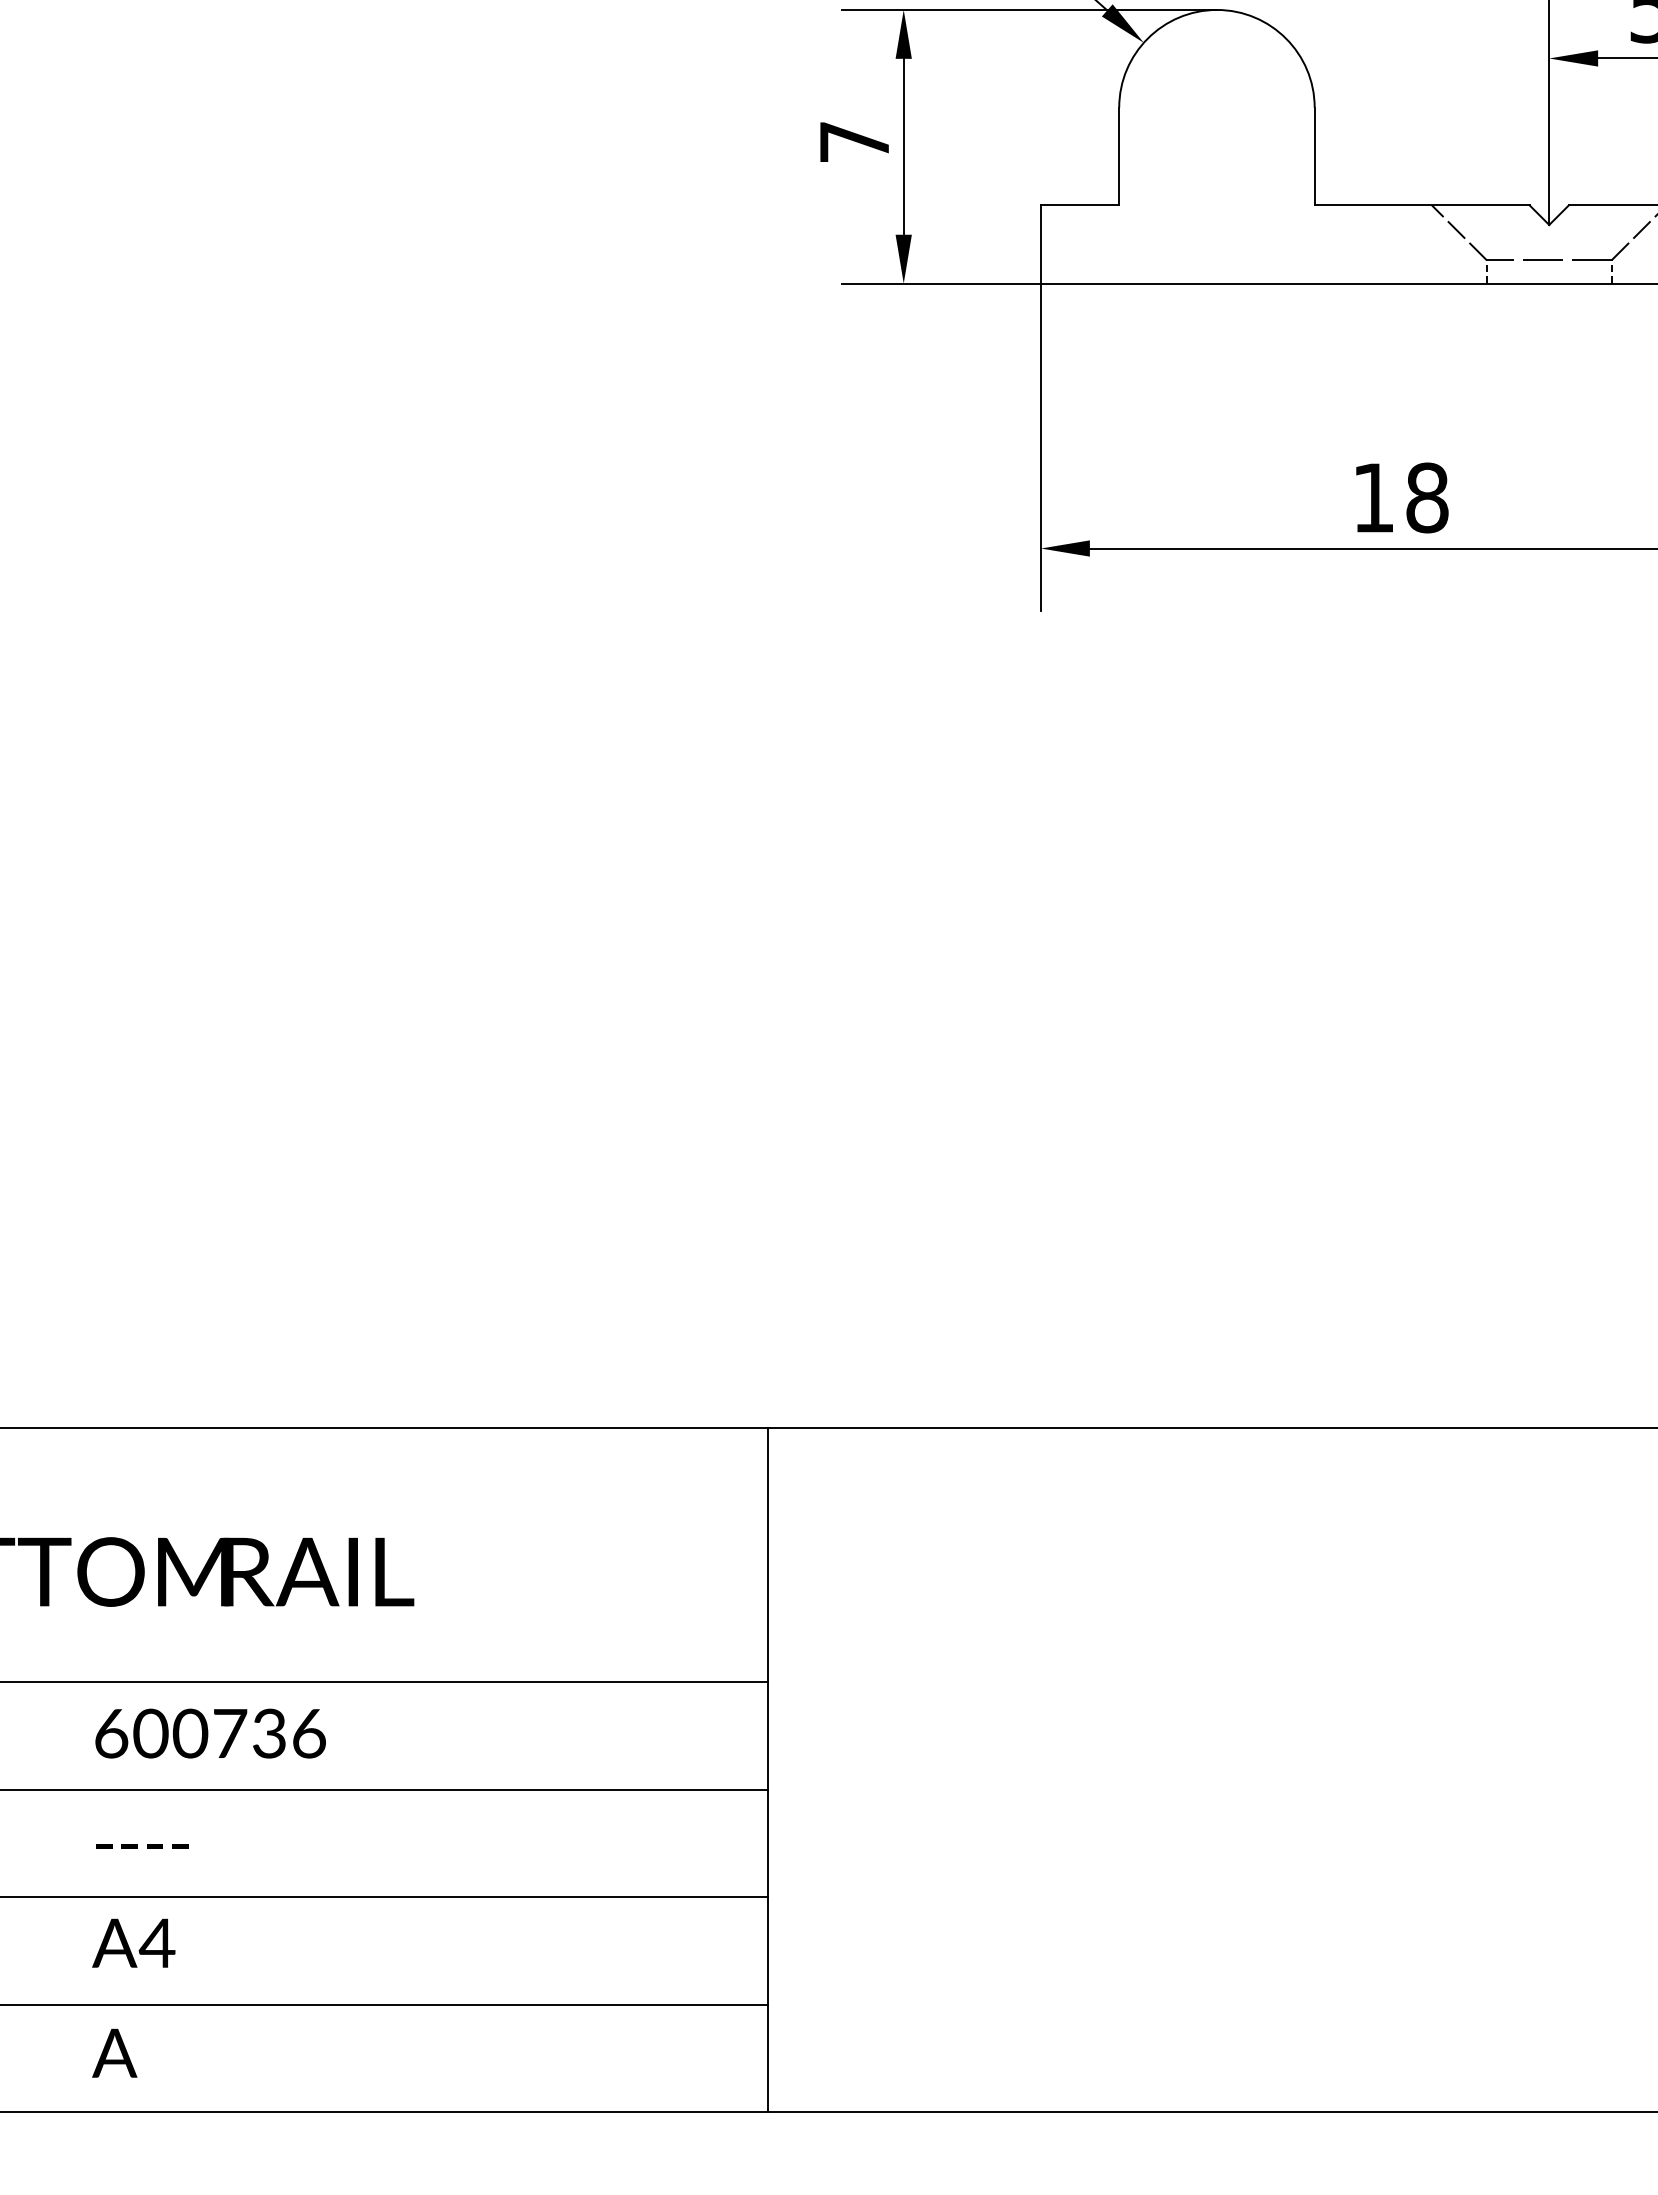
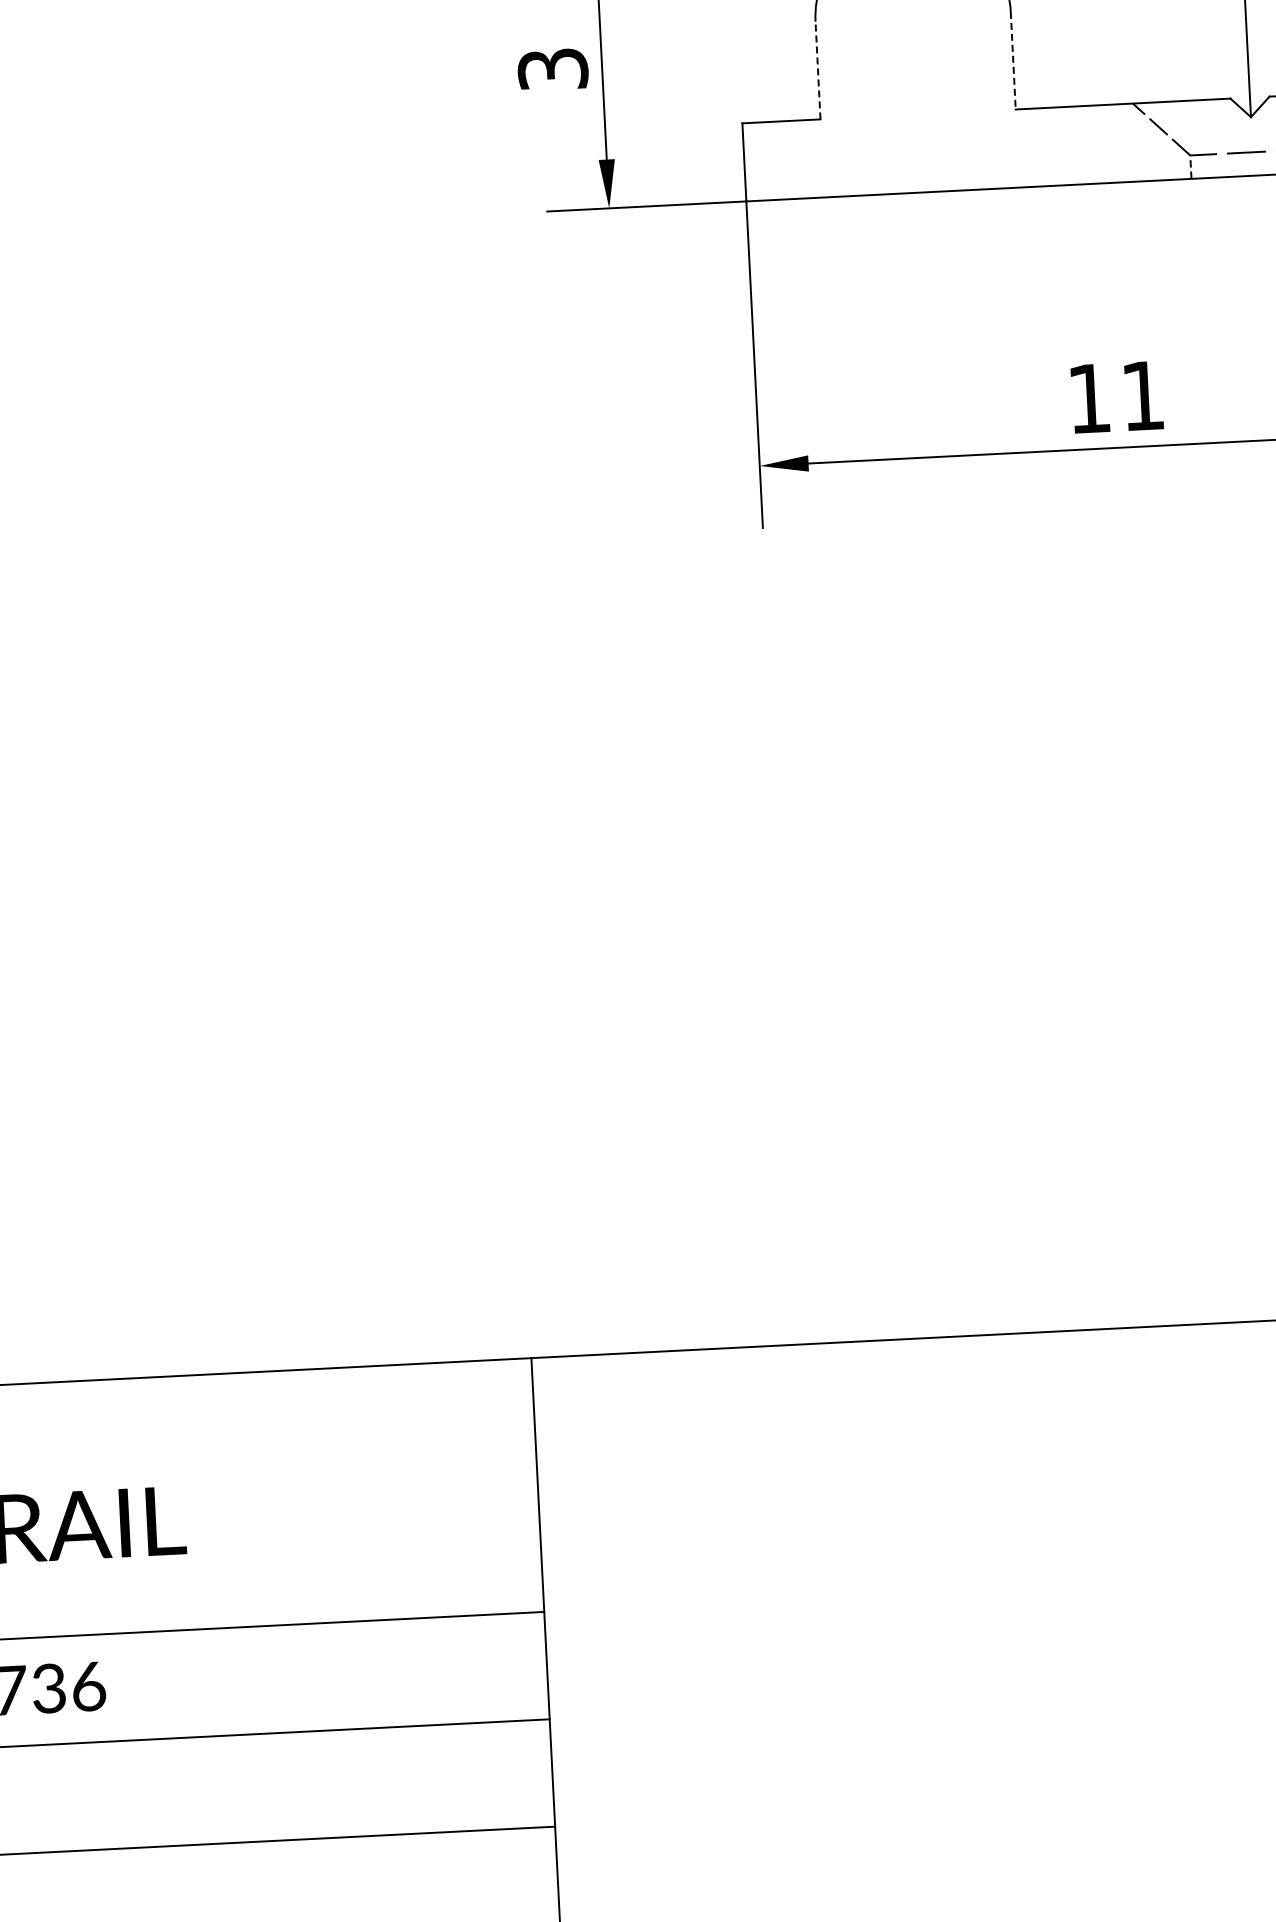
text: (854, 142) -> (552, 69), 7 -> 3
line: (1119, 156) -> (818, 70), solid -> dashed
line: (1314, 156) -> (1013, 60), solid -> dashed
text: (1427, 497) -> (1143, 395), 18 -> 11

